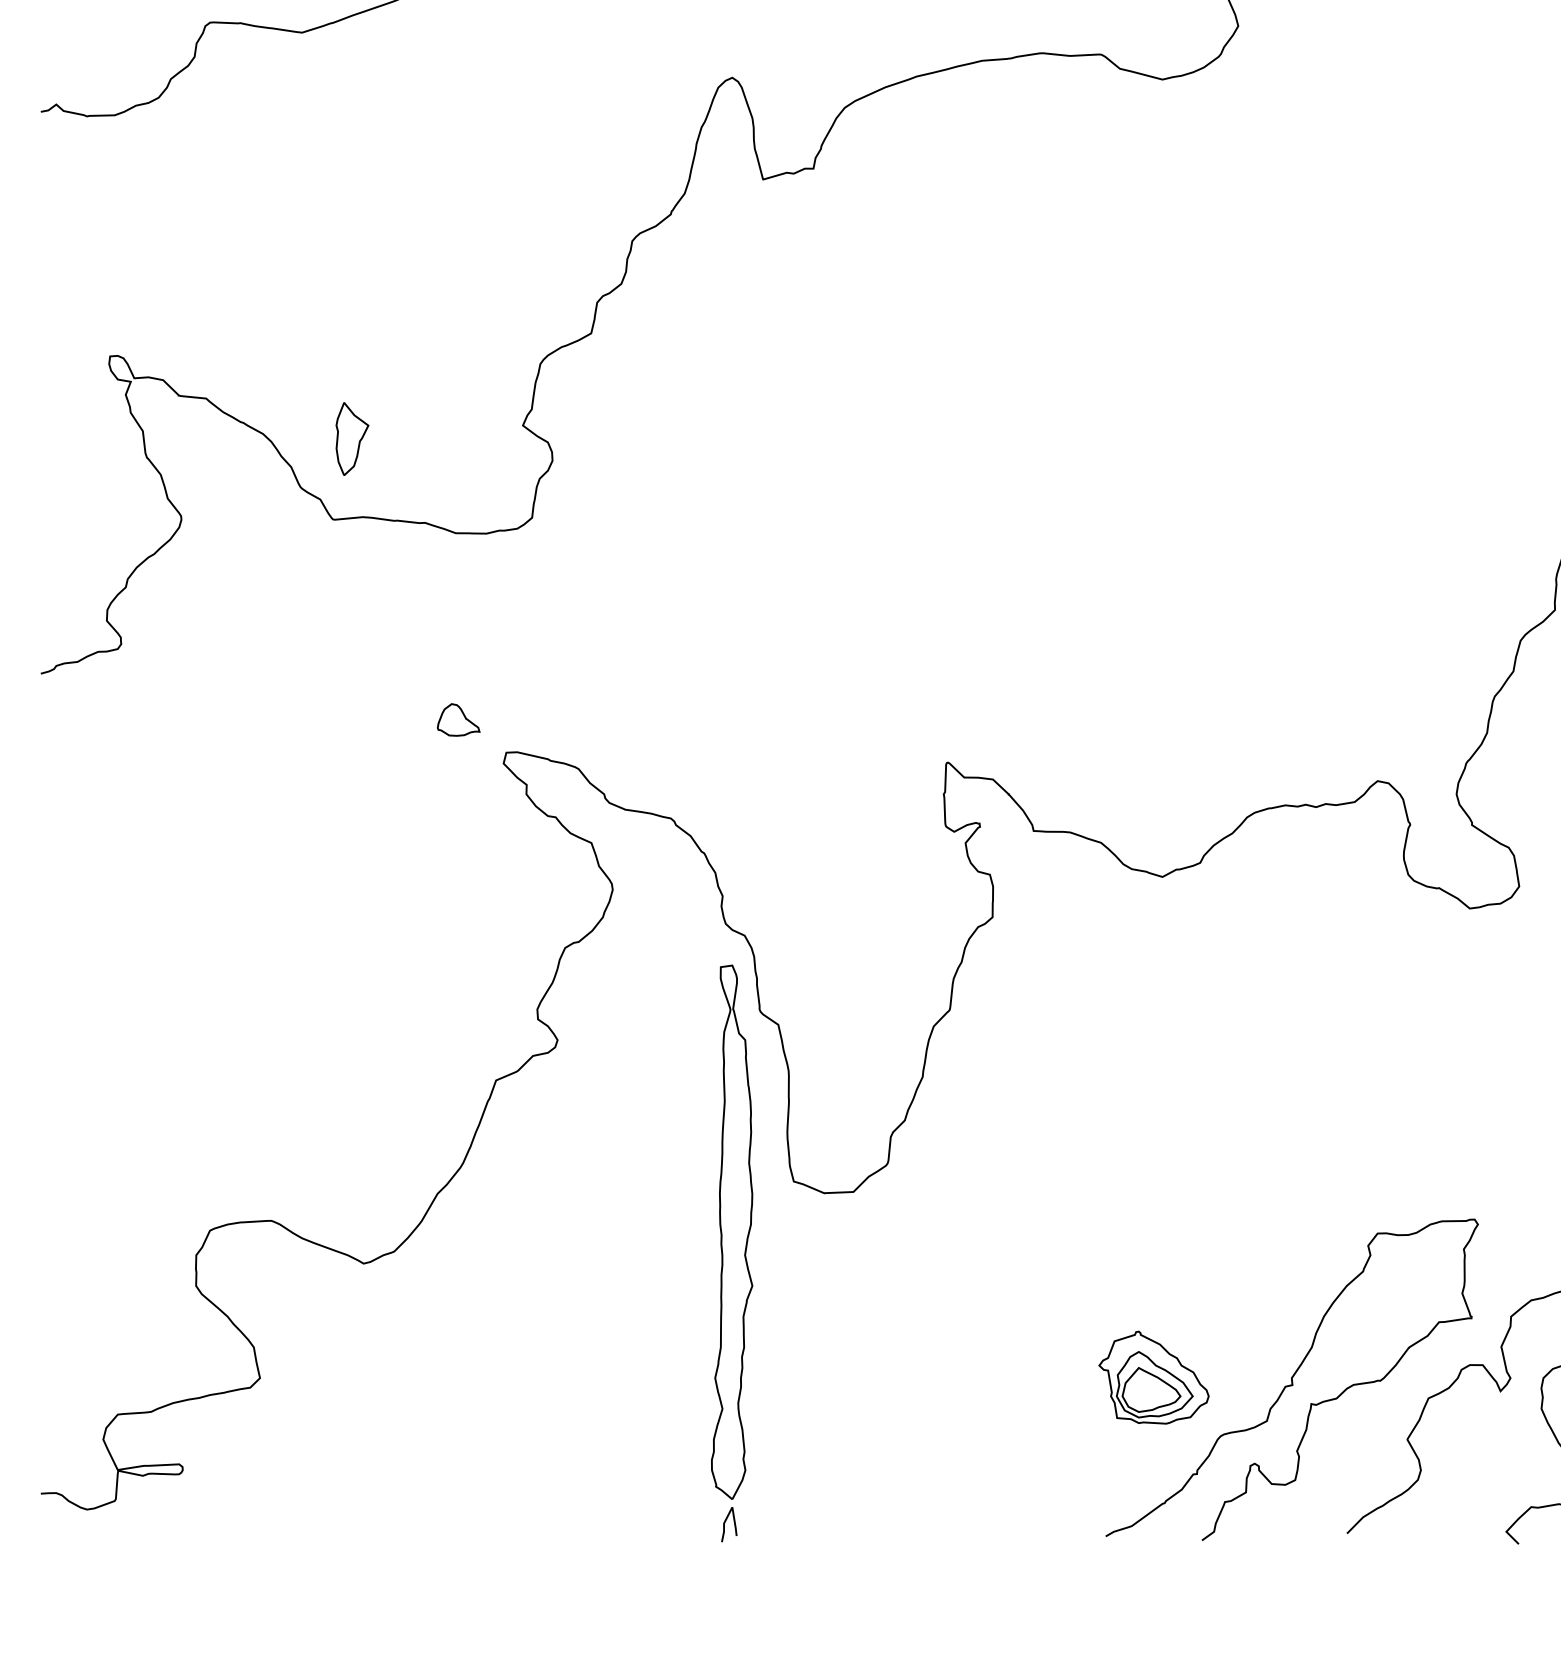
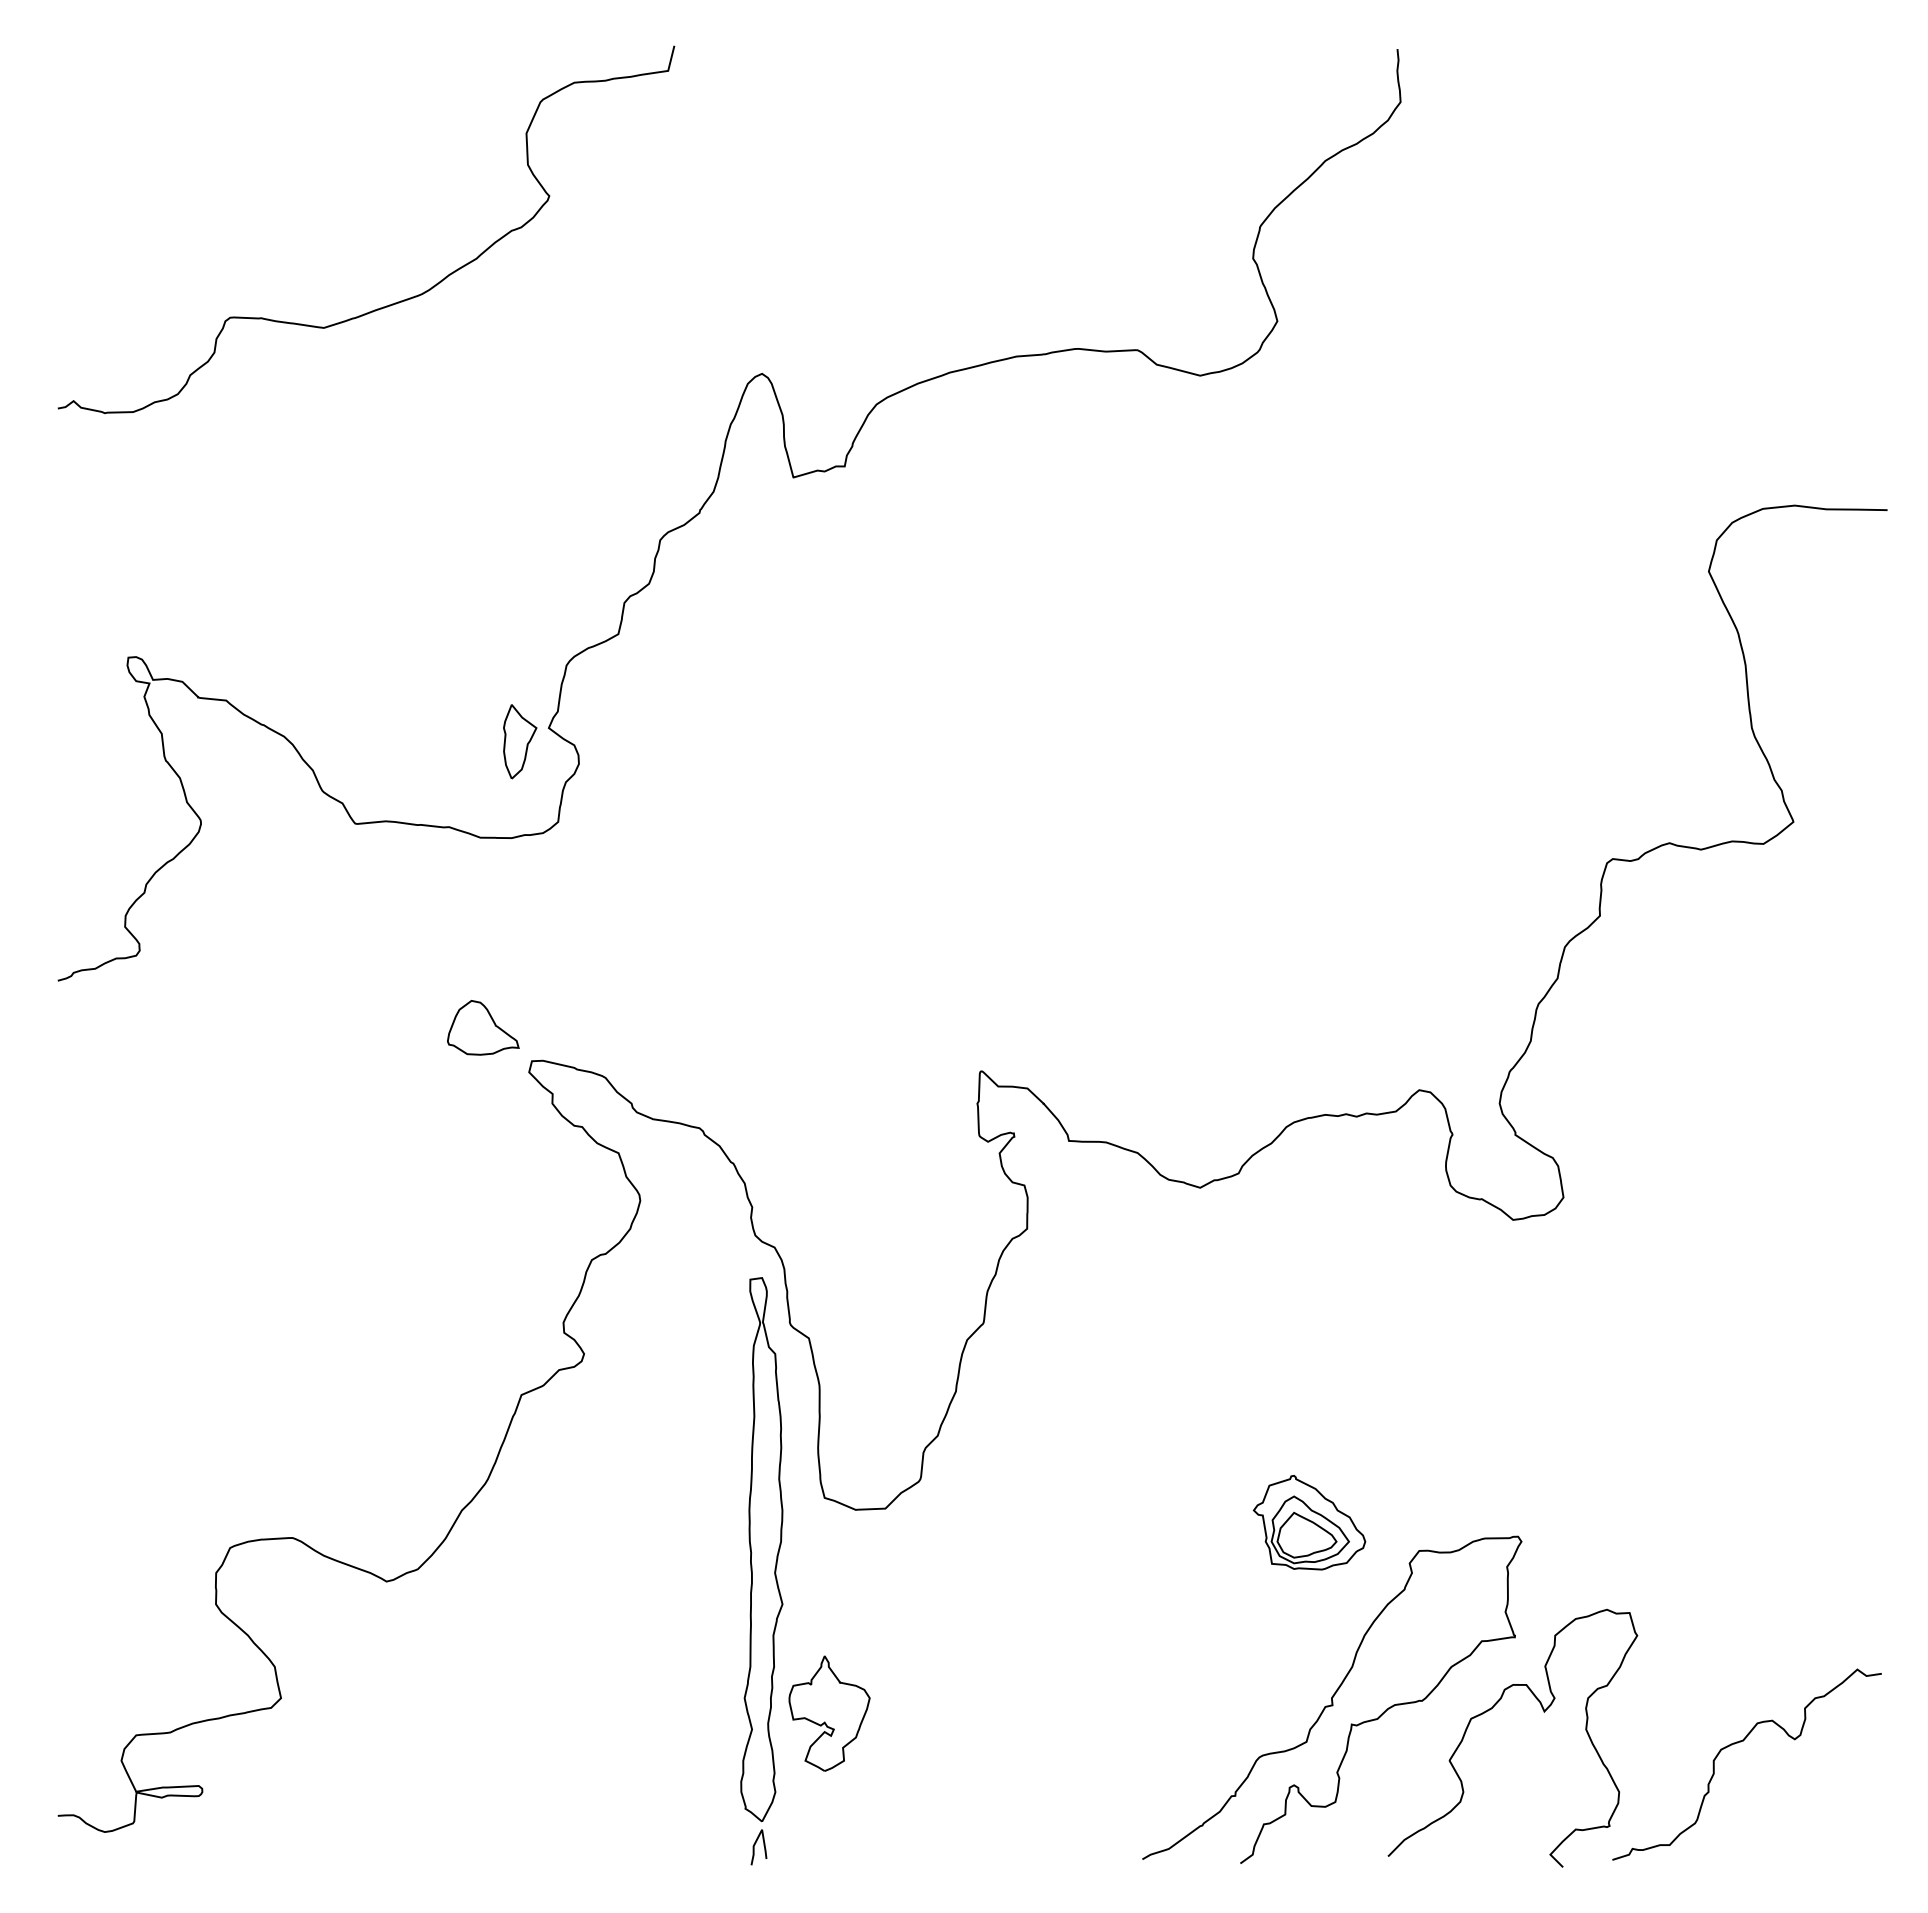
part: (352, 438) -> (520, 741), moved
part: (458, 719) -> (483, 1027), size x1.67
part: (1153, 1377) -> (1309, 1522), moved
part: (798, 1393) -> (829, 1713), added

